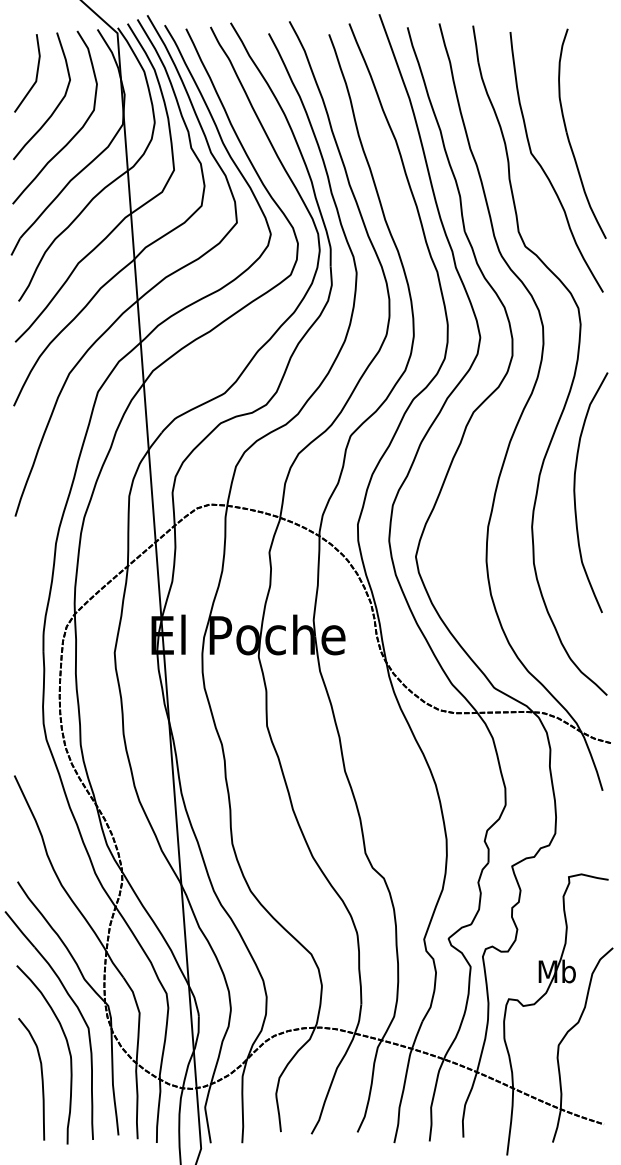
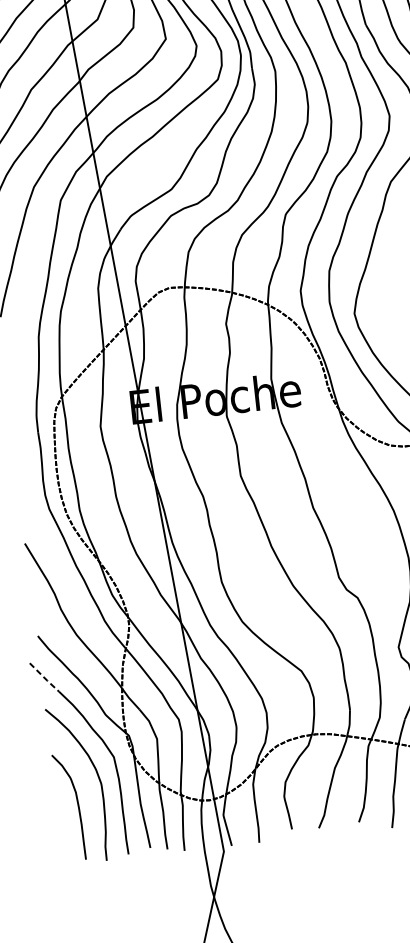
line: (19, 929) -> (44, 677), solid -> dashed

